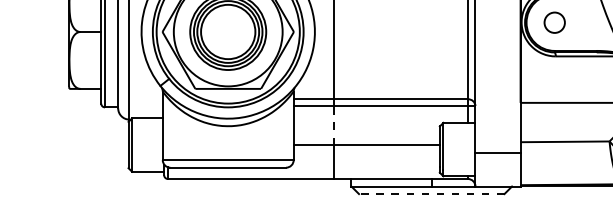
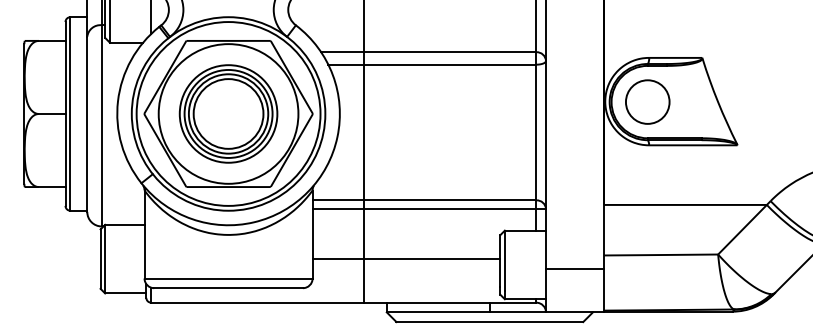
circle: (554, 22) -> (647, 101), size x1.67
line: (334, 125) -> (364, 233), dashed -> solid
line: (431, 194) -> (489, 322), dashed -> solid

